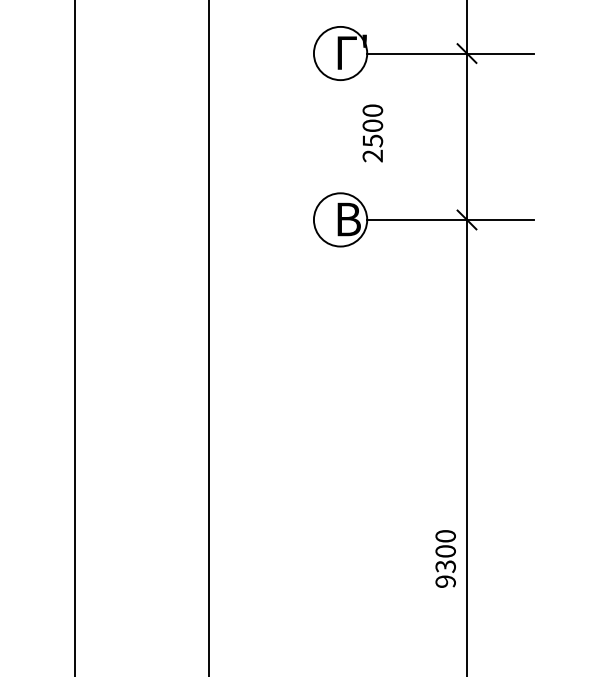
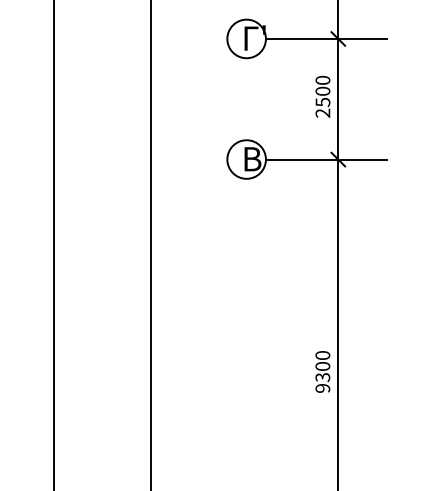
text: (372, 133) -> (322, 96), moved
text: (445, 558) -> (322, 371), moved

